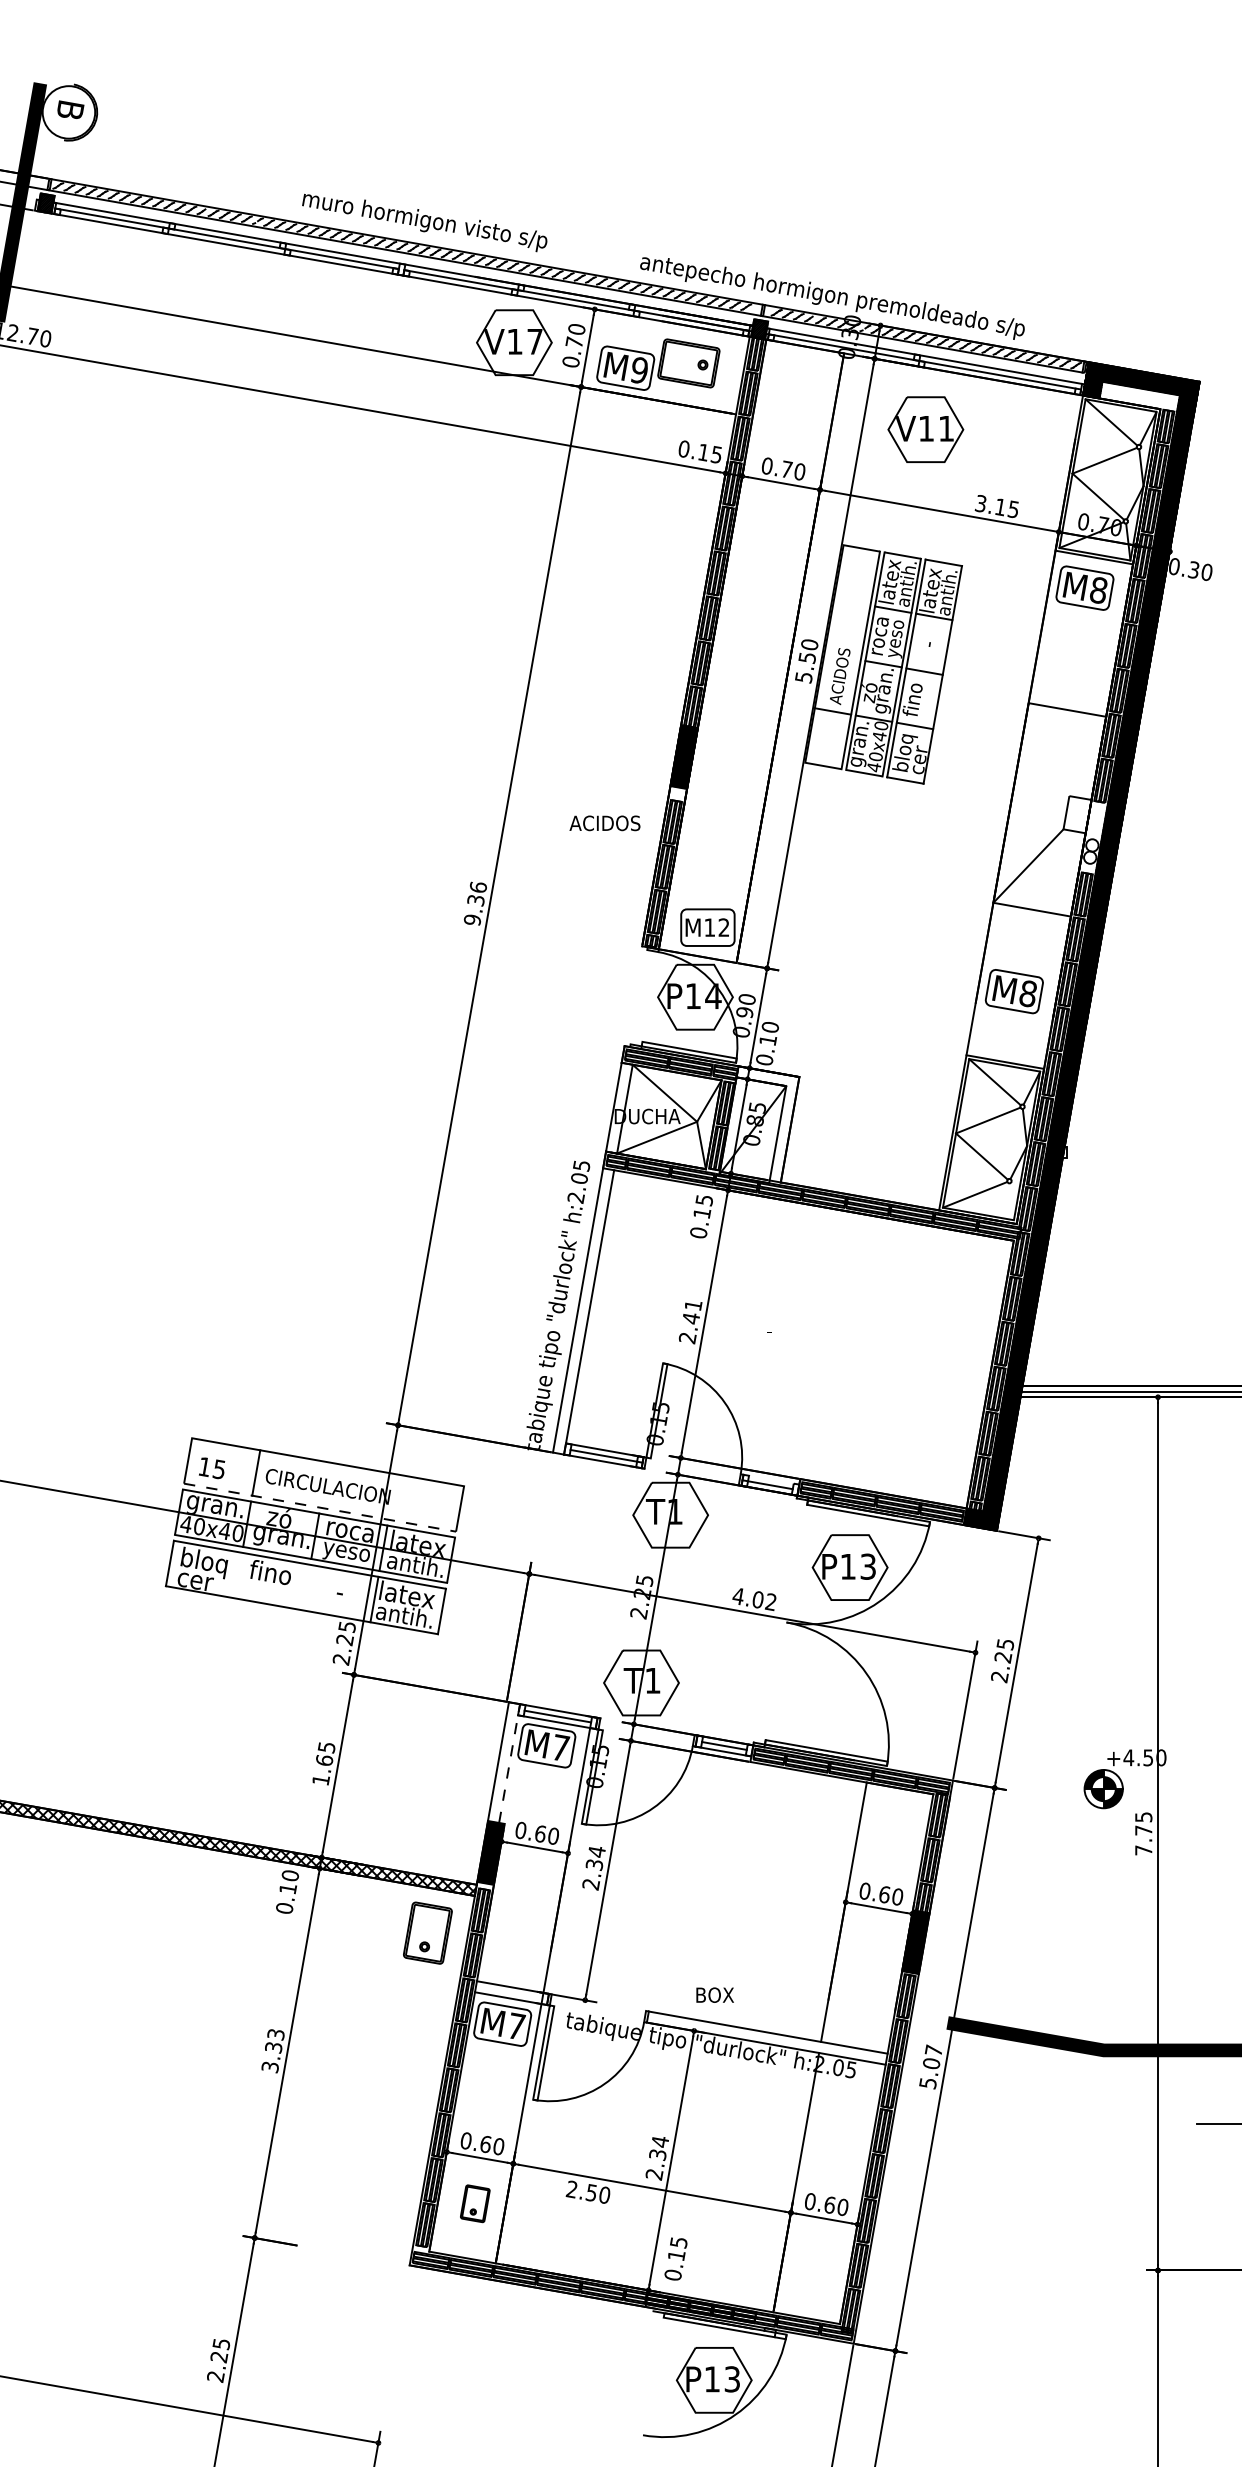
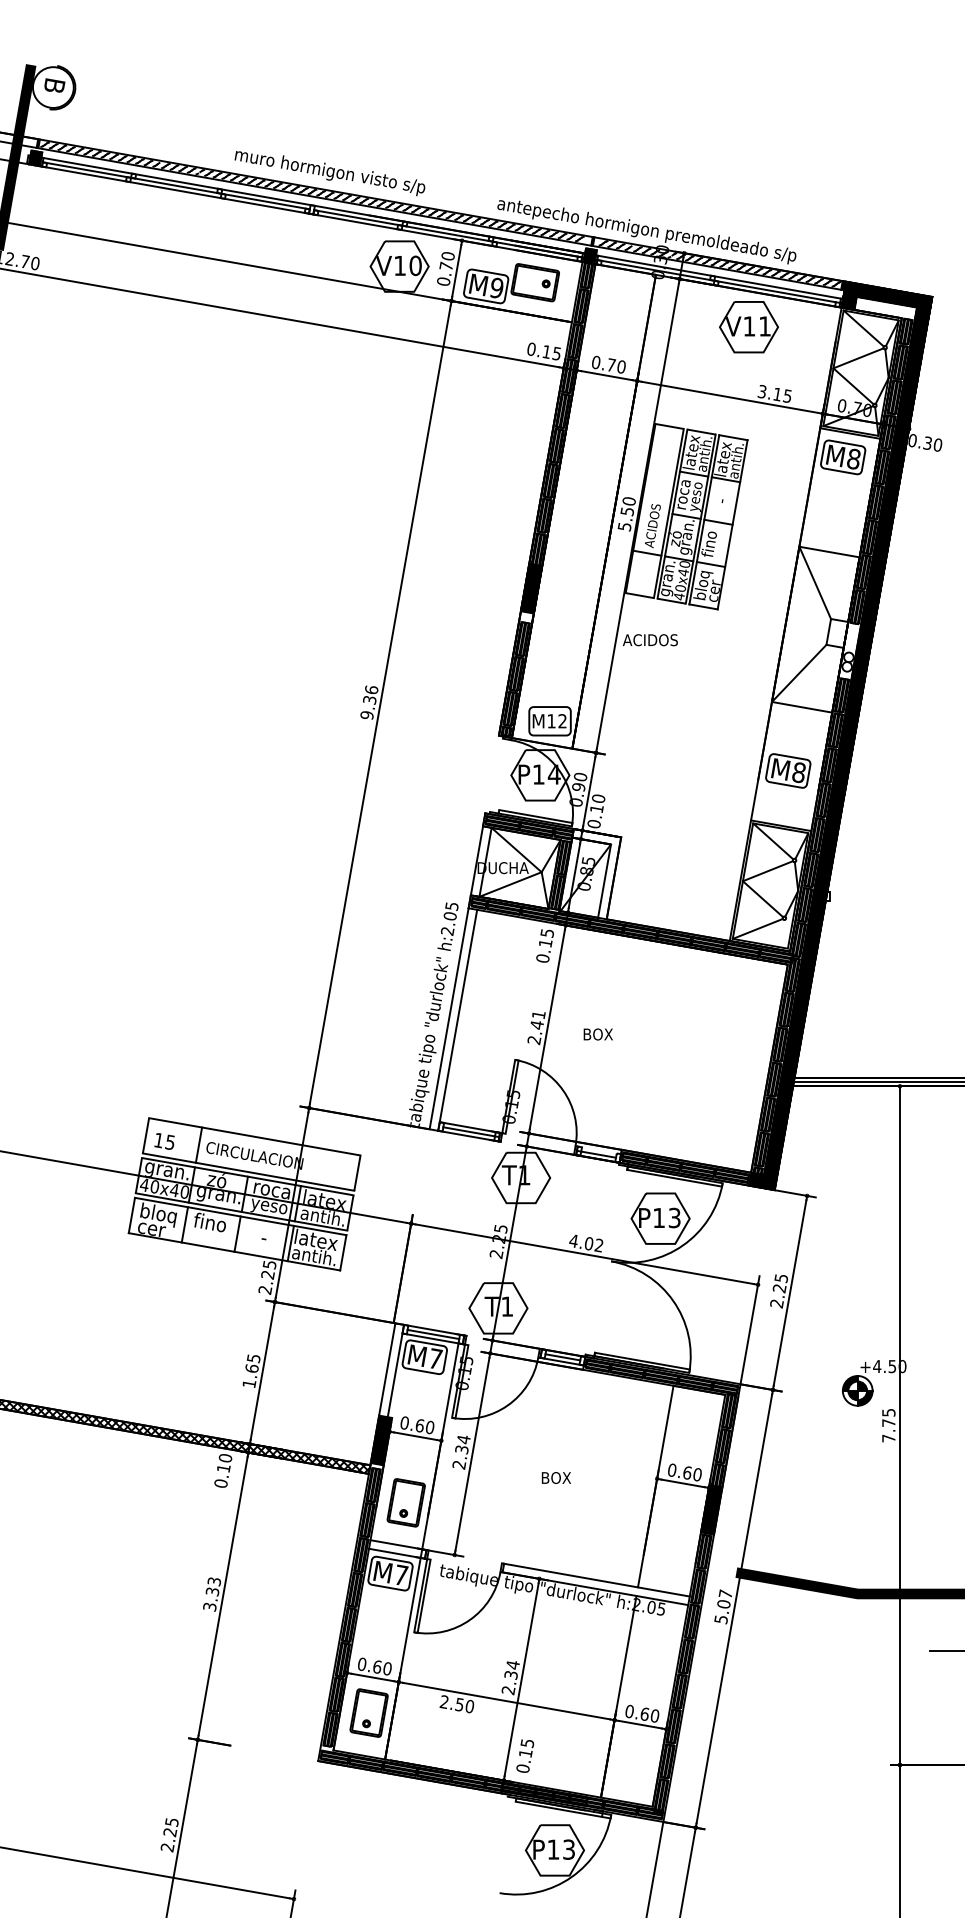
text: (534, 341) -> (415, 265), V17 -> V10
part: (925, 429) -> (748, 327), moved
line: (1048, 749) -> (814, 582), added
text: (604, 823) -> (650, 640), moved
text: (769, 1330) -> (597, 1034), - -> BOX
line: (320, 1507) -> (248, 1171), dashed -> solid
line: (238, 1575) -> (185, 1224), added
line: (305, 1587) -> (237, 1234), added
line: (509, 1763) -> (395, 1370), dashed -> solid
part: (427, 1932) -> (405, 1502), moved
text: (714, 1994) -> (555, 1477), moved
part: (475, 2203) -> (369, 1712), size x1.67

